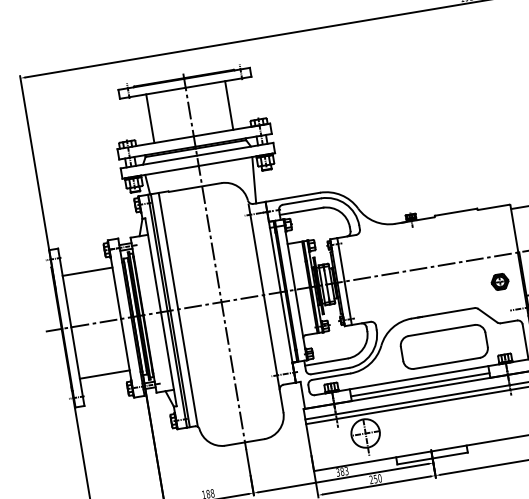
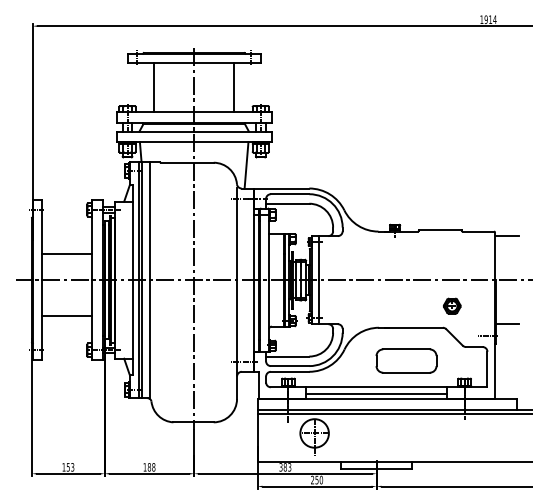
line: (87, 272) -> (66, 254), moved
part: (500, 281) -> (452, 305), moved
part: (444, 346) -> (406, 360), size x0.7
line: (104, 374) -> (66, 316), moved

